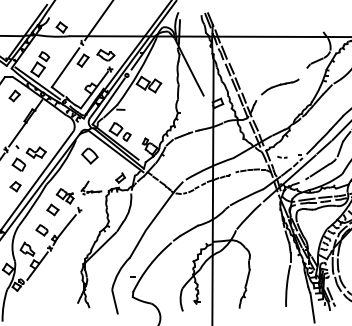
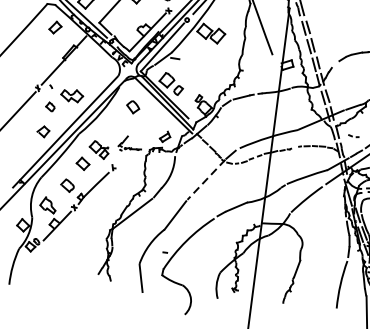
part: (89, 155) -> (132, 106), size x0.7
part: (18, 164) -> (50, 106), size x0.6
line: (160, 210) -> (206, 179), solid -> dashed

